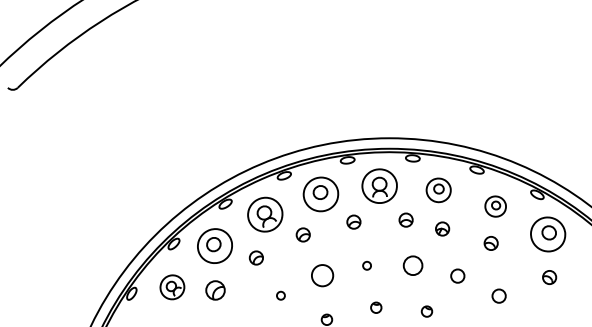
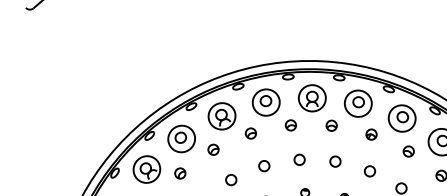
part: (438, 190) -> (358, 103), size x1.43
part: (495, 206) -> (401, 118), size x1.67
part: (442, 228) -> (371, 134), moved
part: (490, 243) -> (408, 151), moved
circle: (366, 265) -> (299, 159), size x1.67
circle: (412, 265) -> (335, 161), size x0.71
circle: (321, 275) -> (263, 165), size x0.62
part: (172, 287) -> (146, 169), size x1.43
part: (214, 289) -> (179, 172), size x0.71
circle: (280, 295) -> (230, 179), size x1.67

